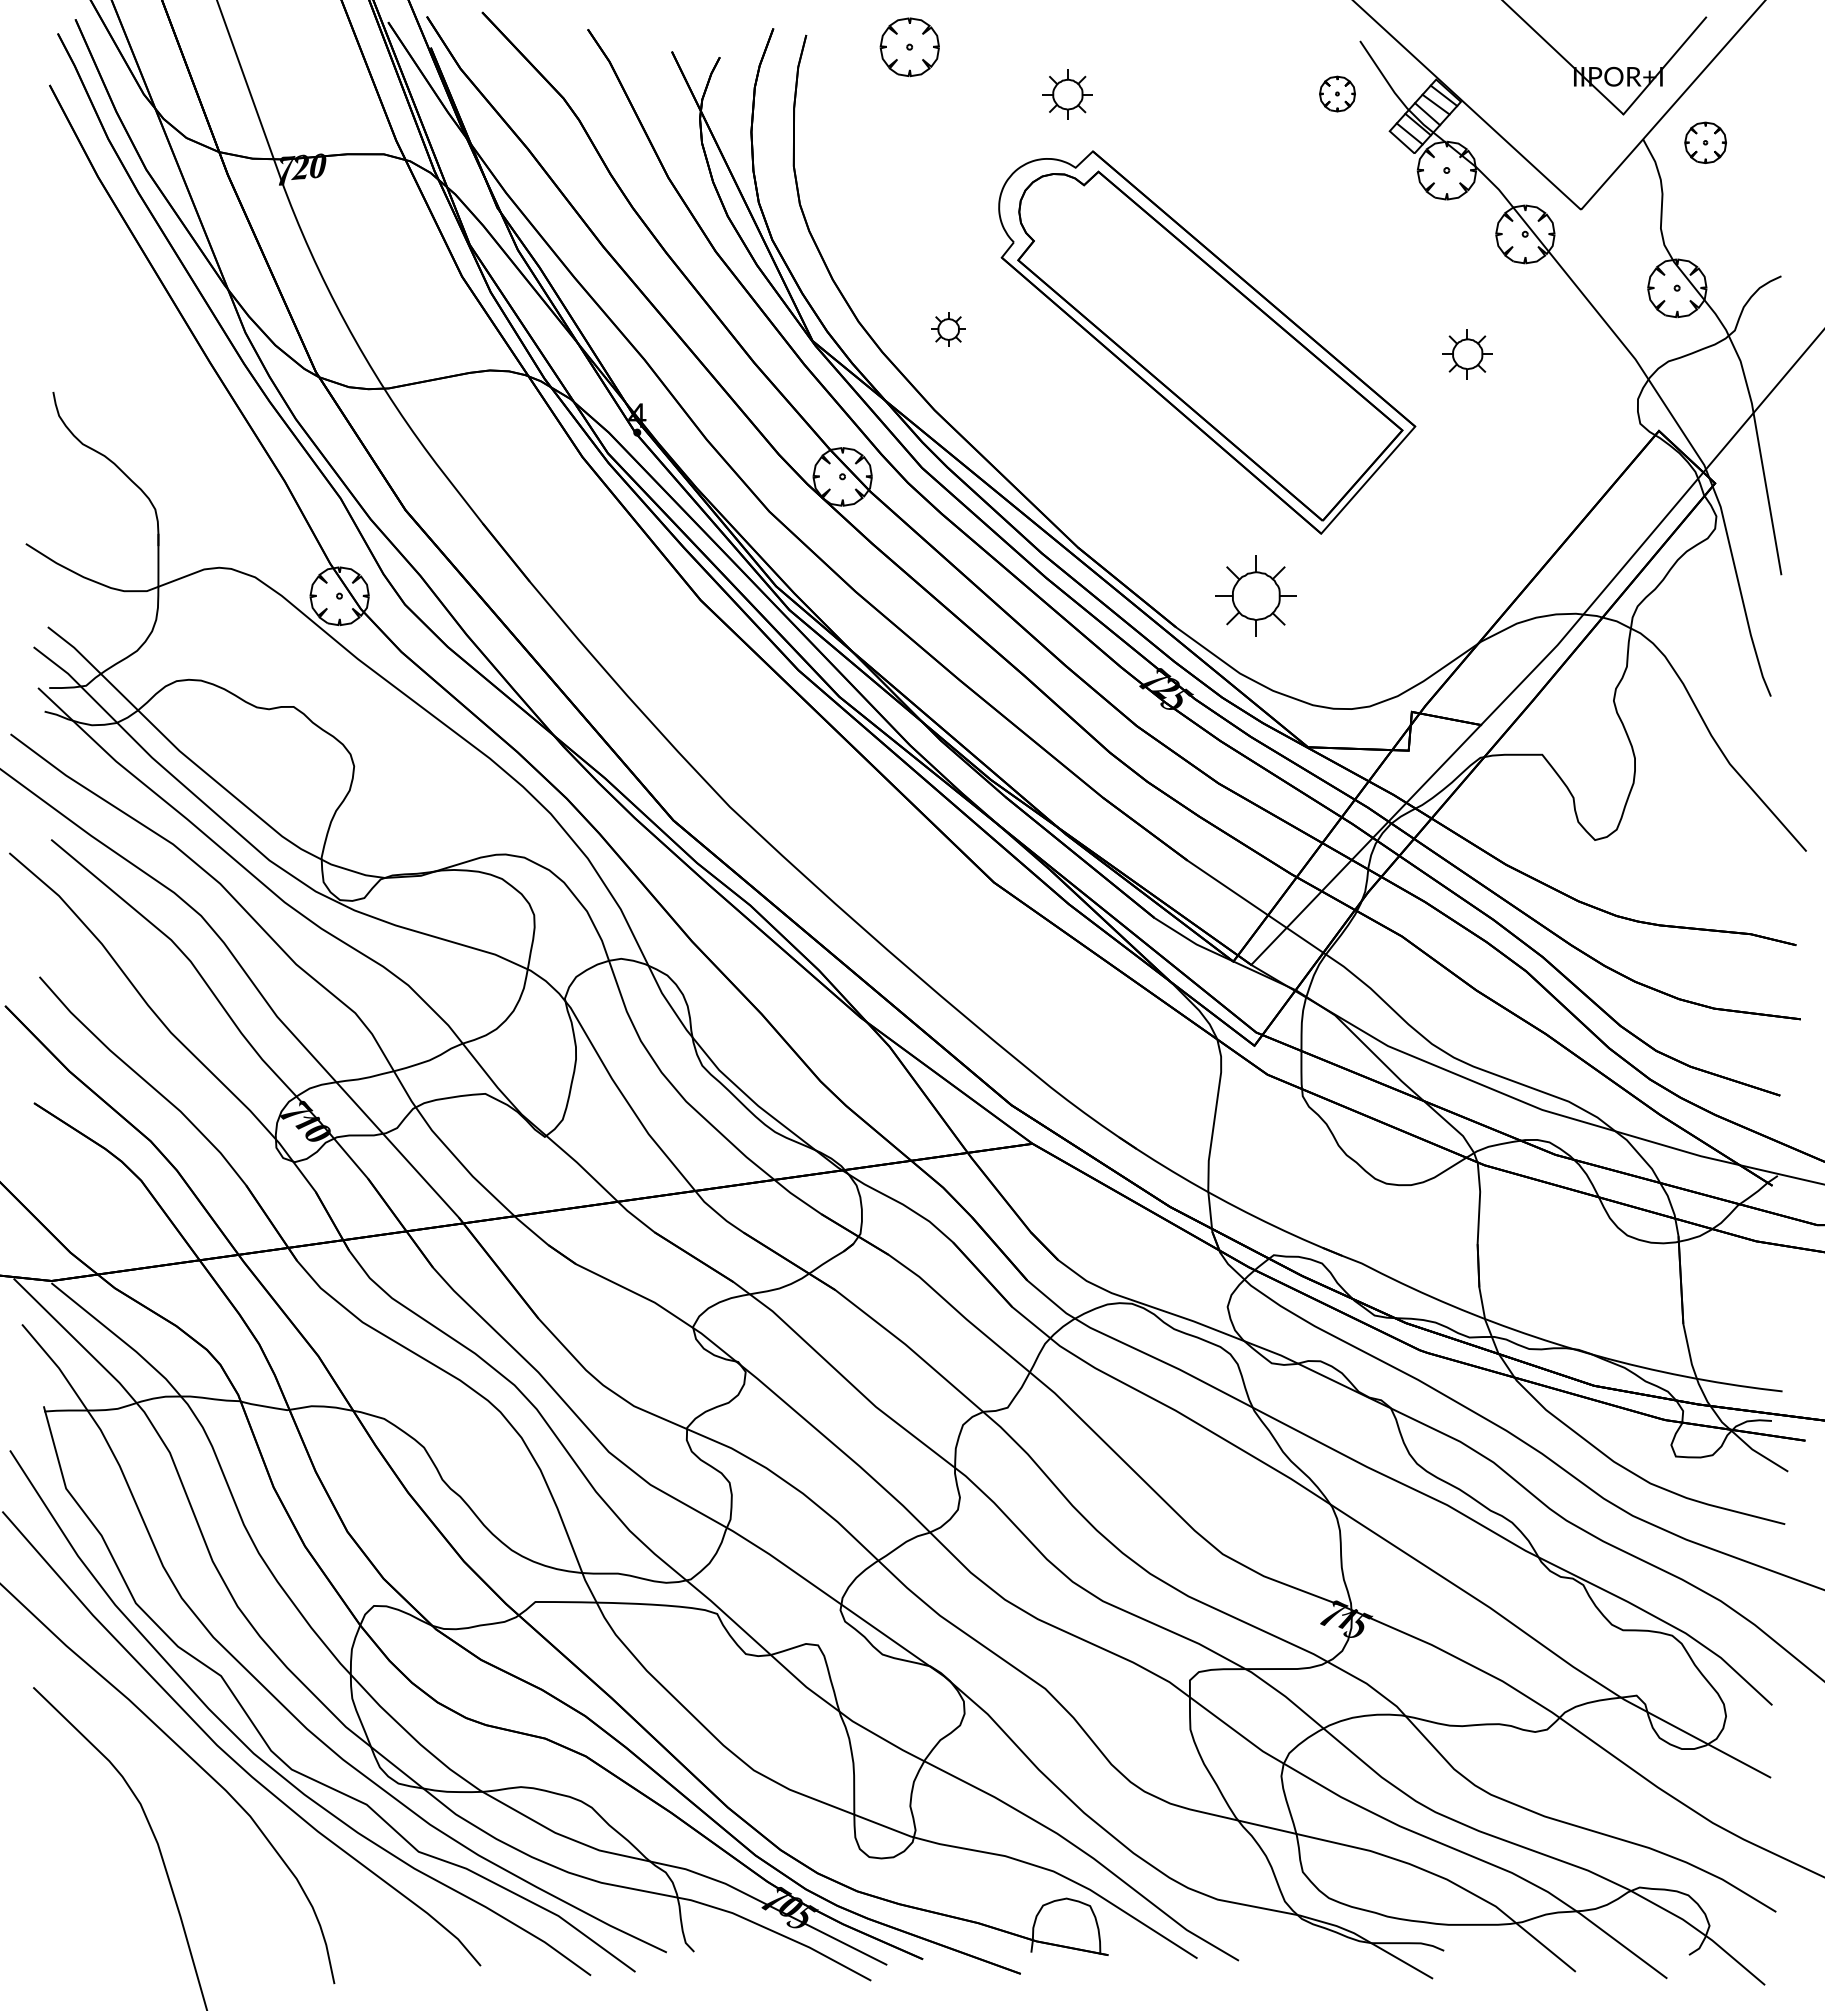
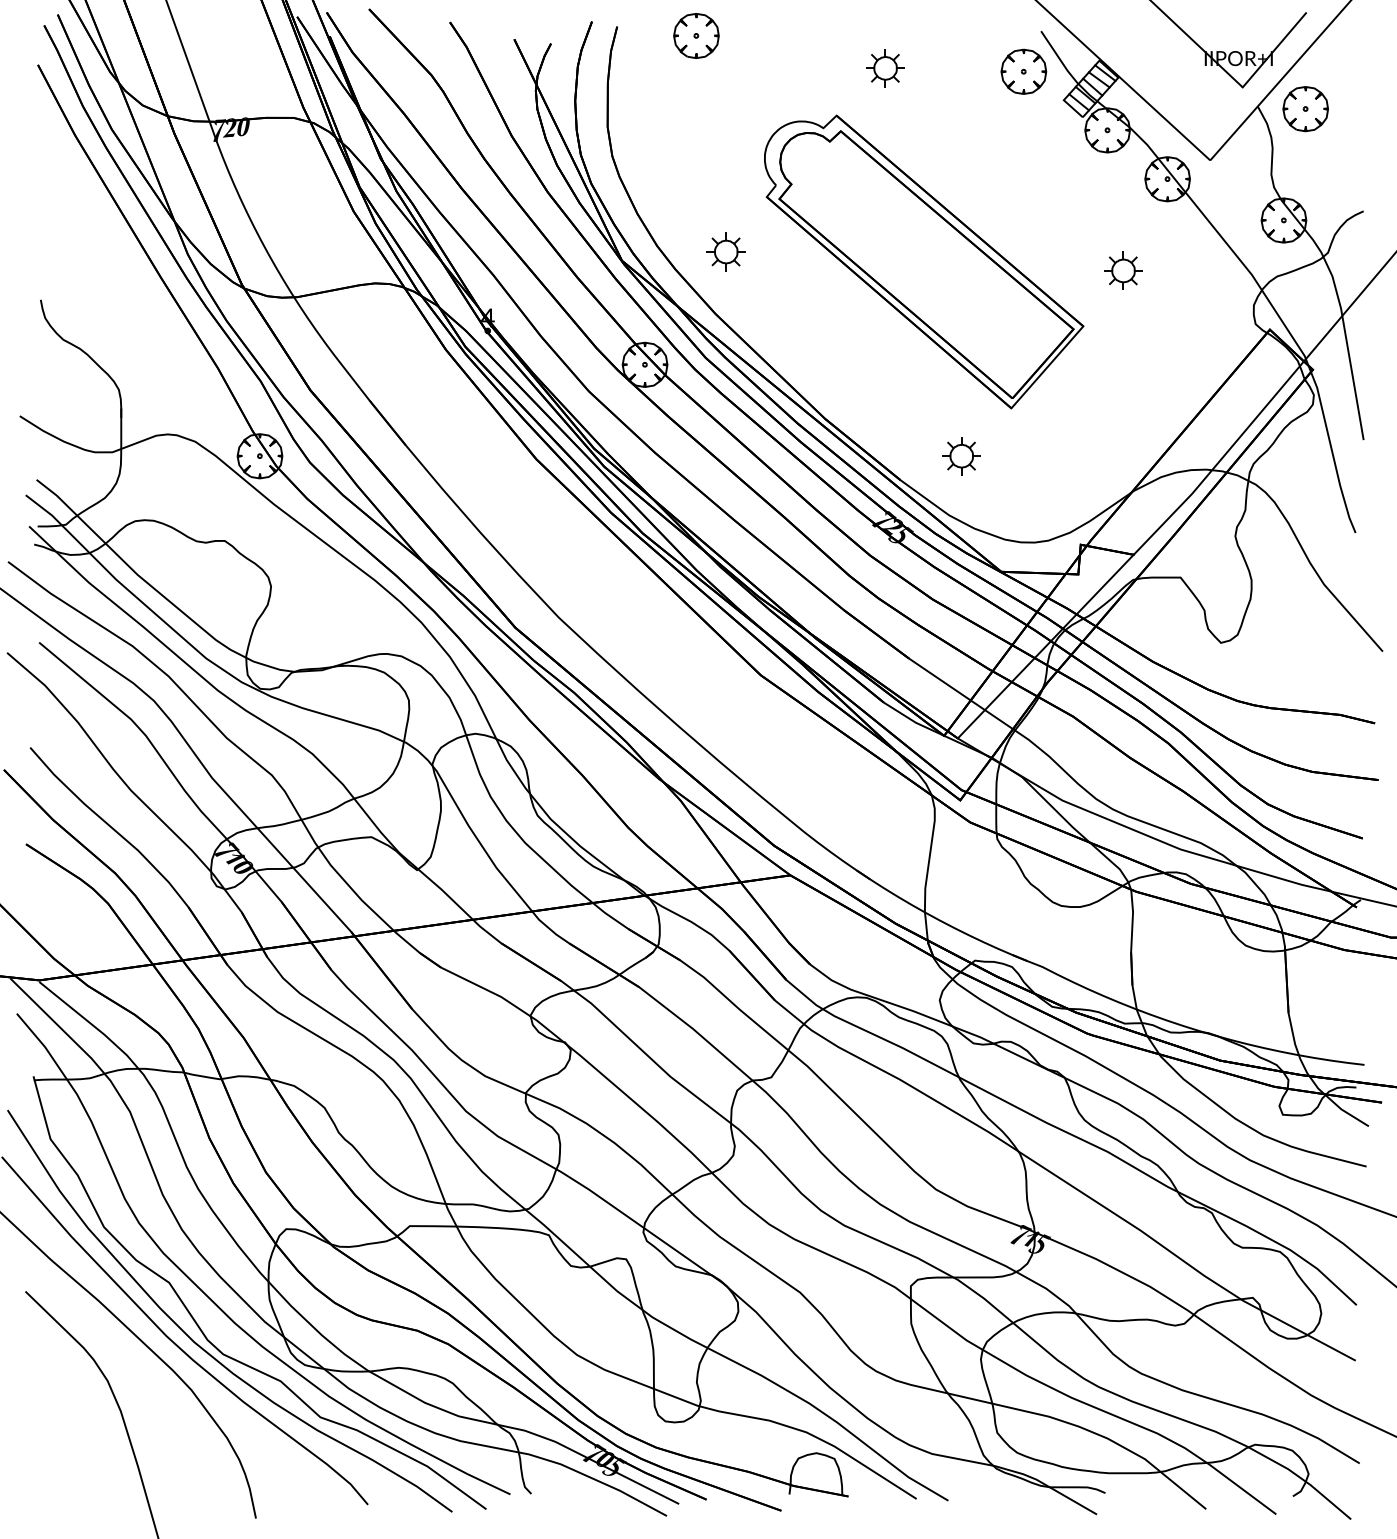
part: (1337, 93) -> (1023, 71), size x1.67
part: (1067, 94) -> (885, 68), moved
part: (1705, 142) -> (1305, 108), size x1.43
part: (948, 329) -> (726, 252), size x1.43
part: (1256, 596) -> (961, 456), size x0.62

